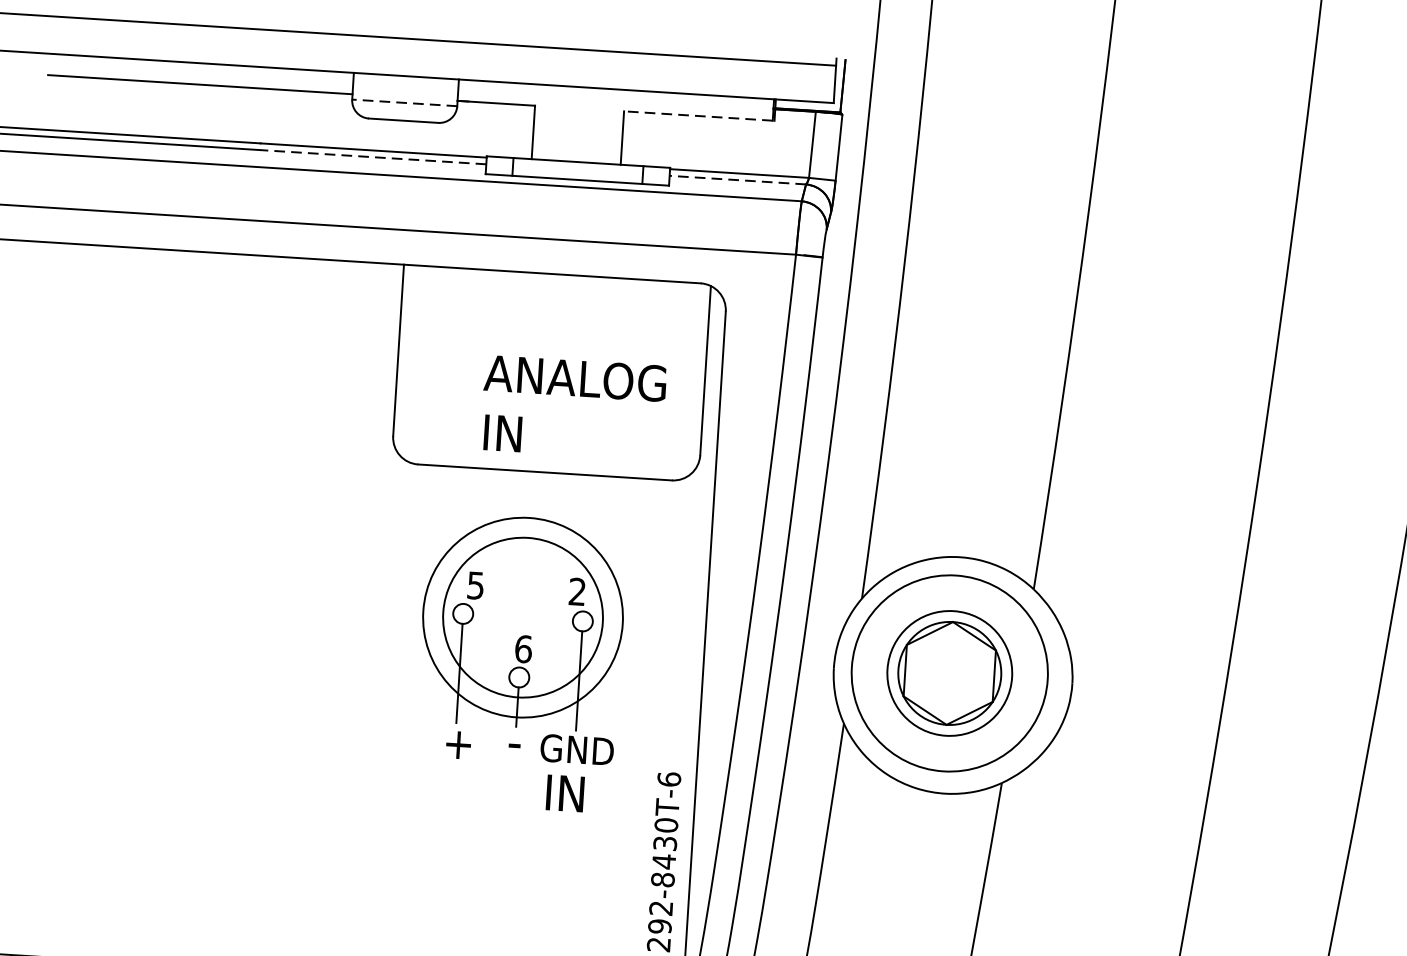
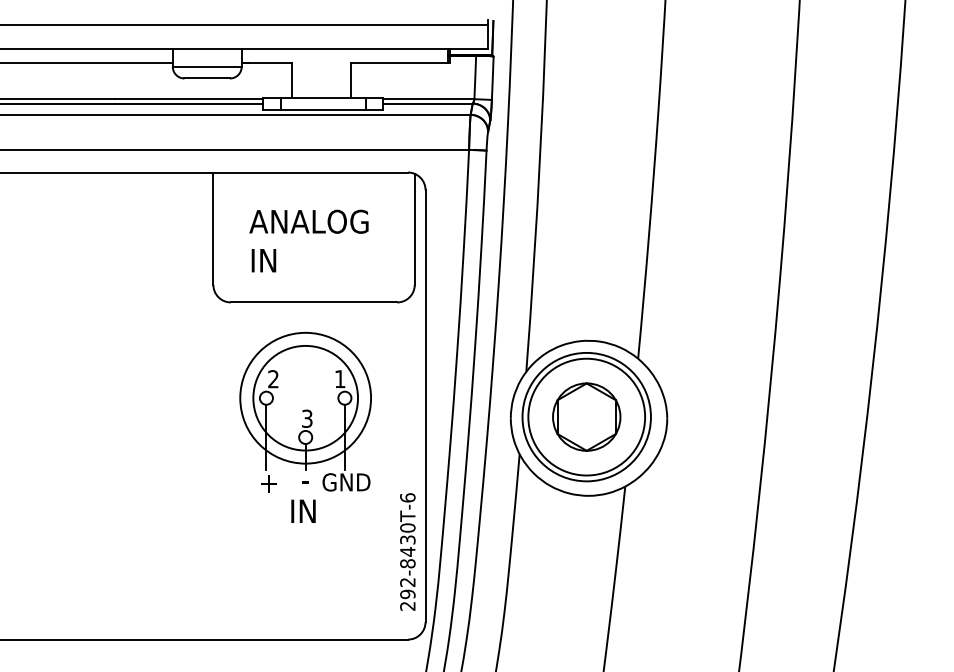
line: (403, 102) -> (206, 66), dashed -> solid
line: (698, 116) -> (399, 63), dashed -> solid
line: (372, 157) -> (188, 103), dashed -> solid
line: (738, 180) -> (428, 103), dashed -> solid
text: (572, 406) -> (308, 240), moved
text: (475, 586) -> (273, 379), 5 -> 2
text: (576, 590) -> (339, 378), 2 -> 1
text: (523, 648) -> (307, 418), 6 -> 3
circle: (949, 672) -> (586, 416), size x1.43
text: (565, 792) -> (303, 510), moved

